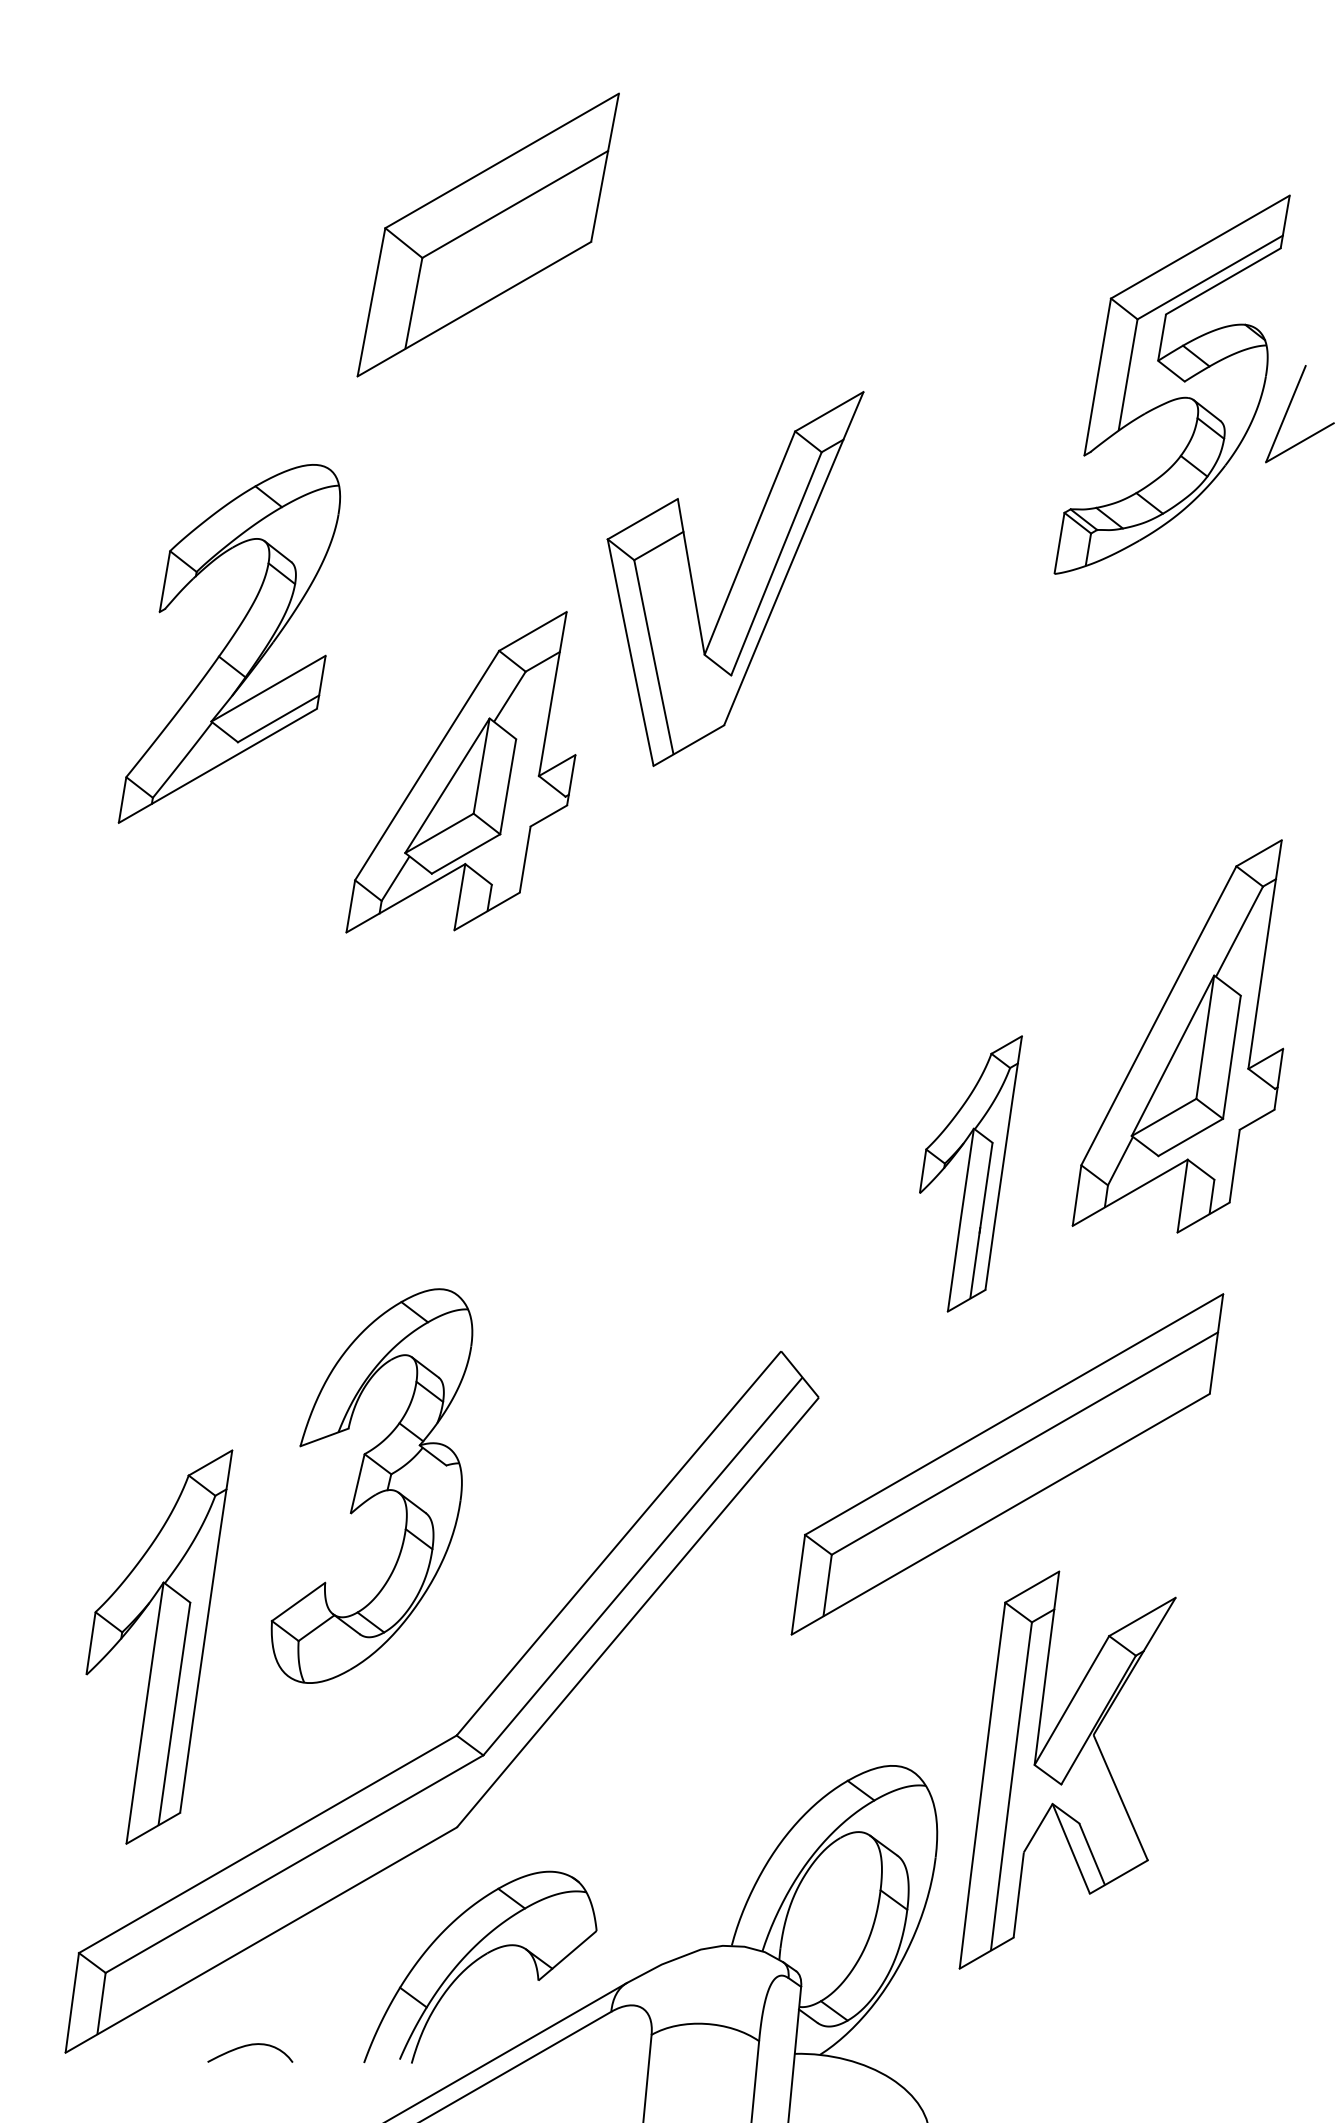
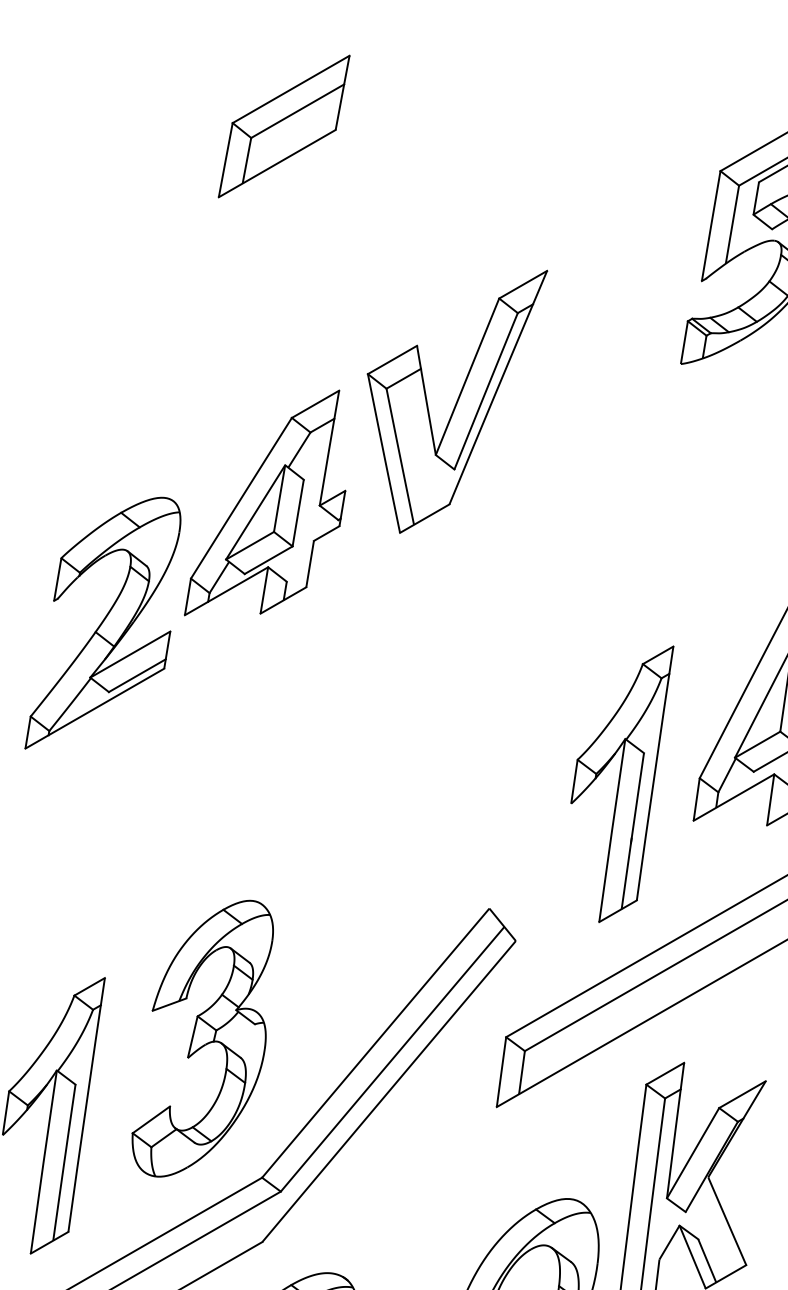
part: (487, 234) -> (283, 126), size x0.71
part: (735, 578) -> (457, 401), moved
part: (229, 643) -> (102, 622), moved
part: (970, 1173) -> (622, 784), size x1.43
part: (371, 1485) -> (202, 1038), moved

